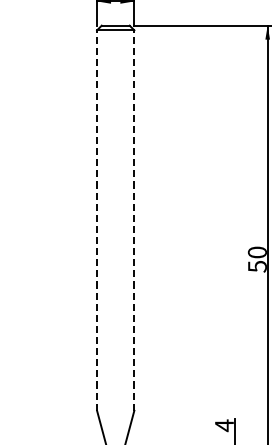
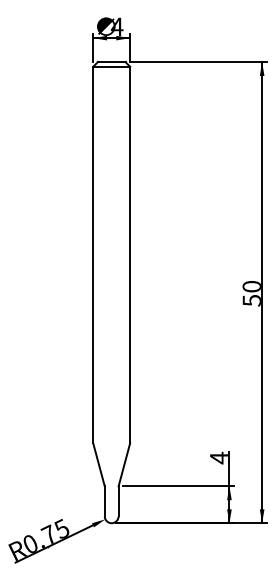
line: (97, 219) -> (93, 254), dashed -> solid
line: (134, 219) -> (130, 254), dashed -> solid

